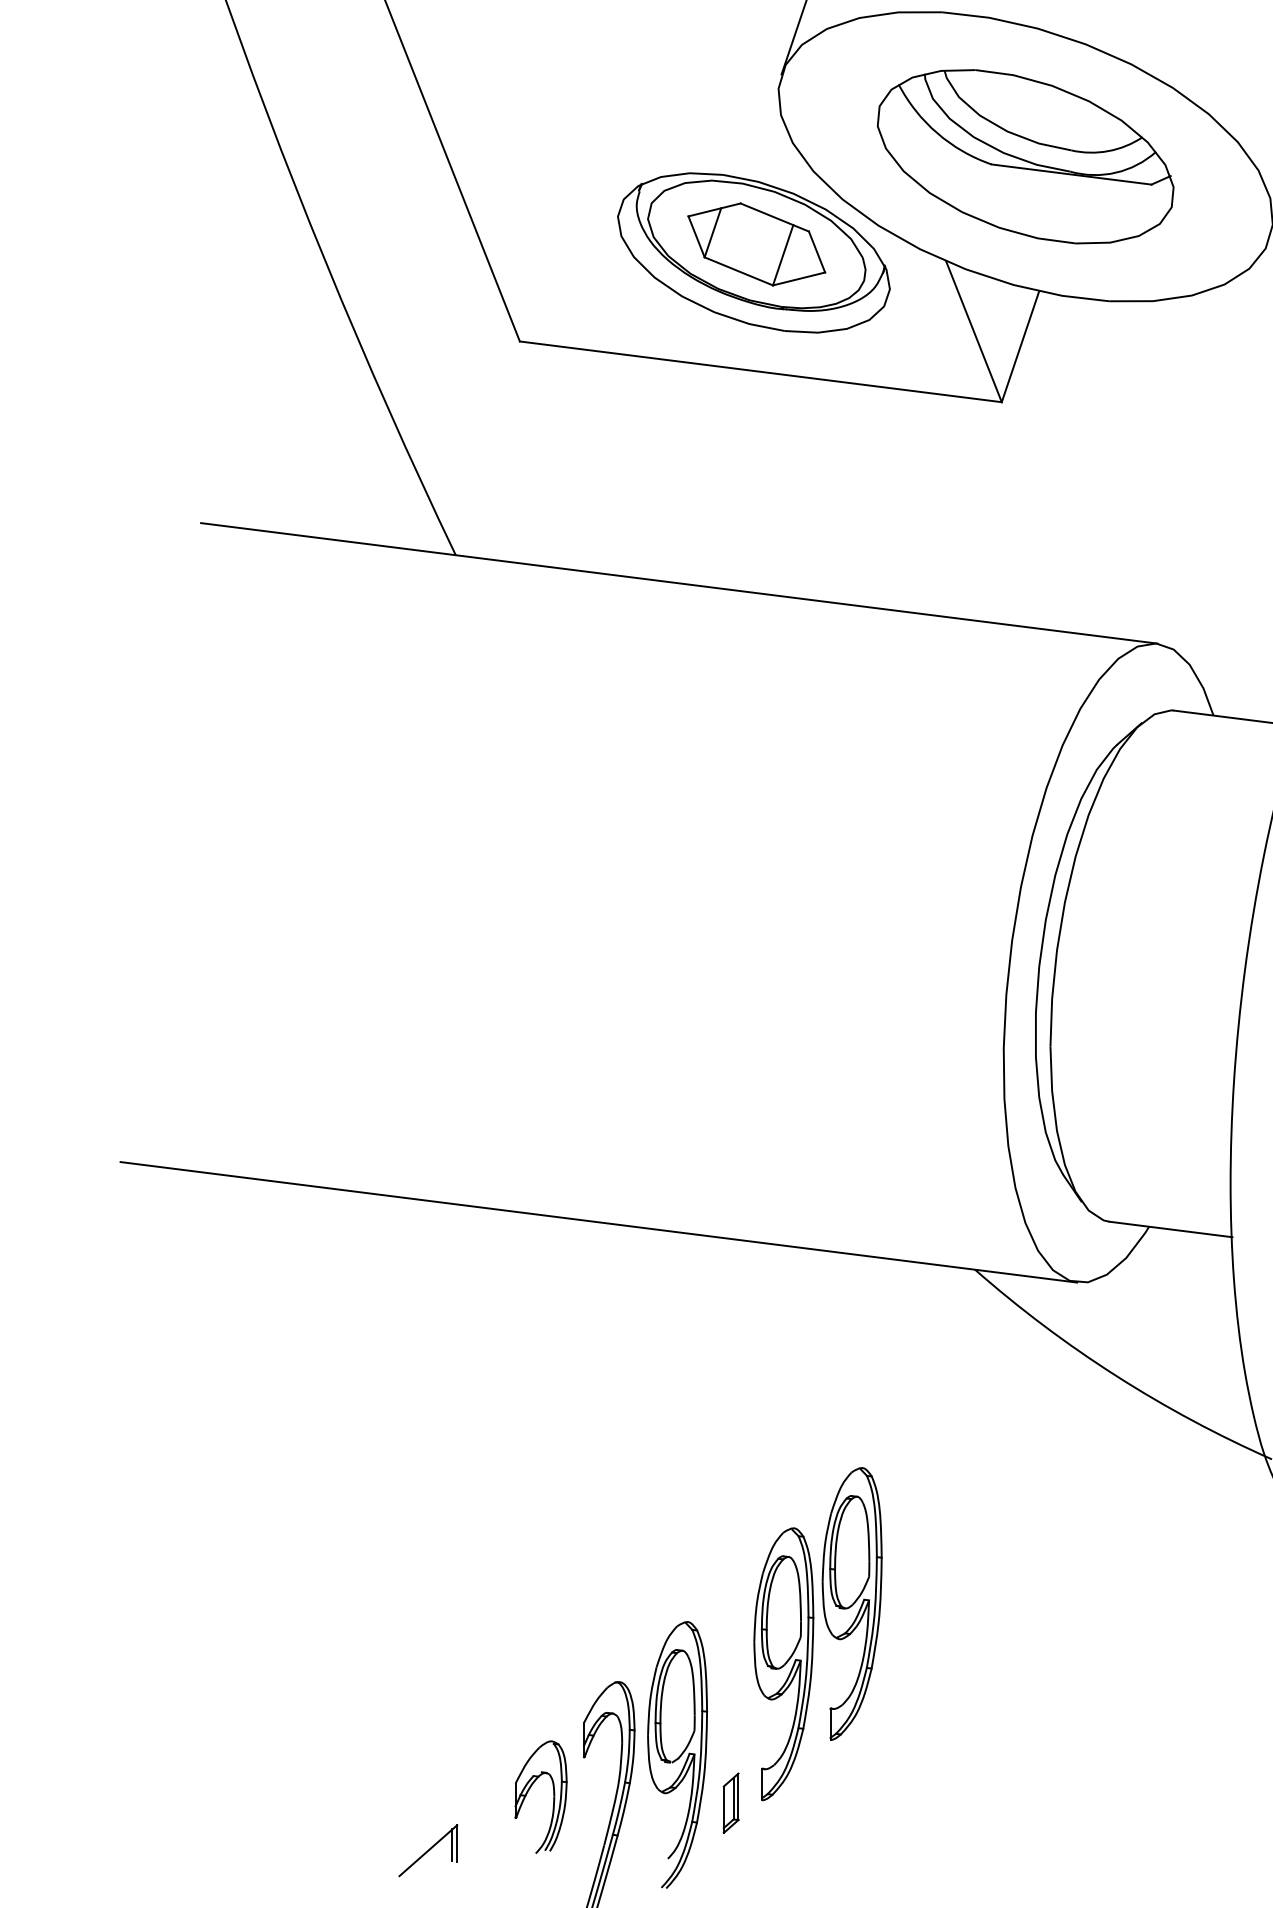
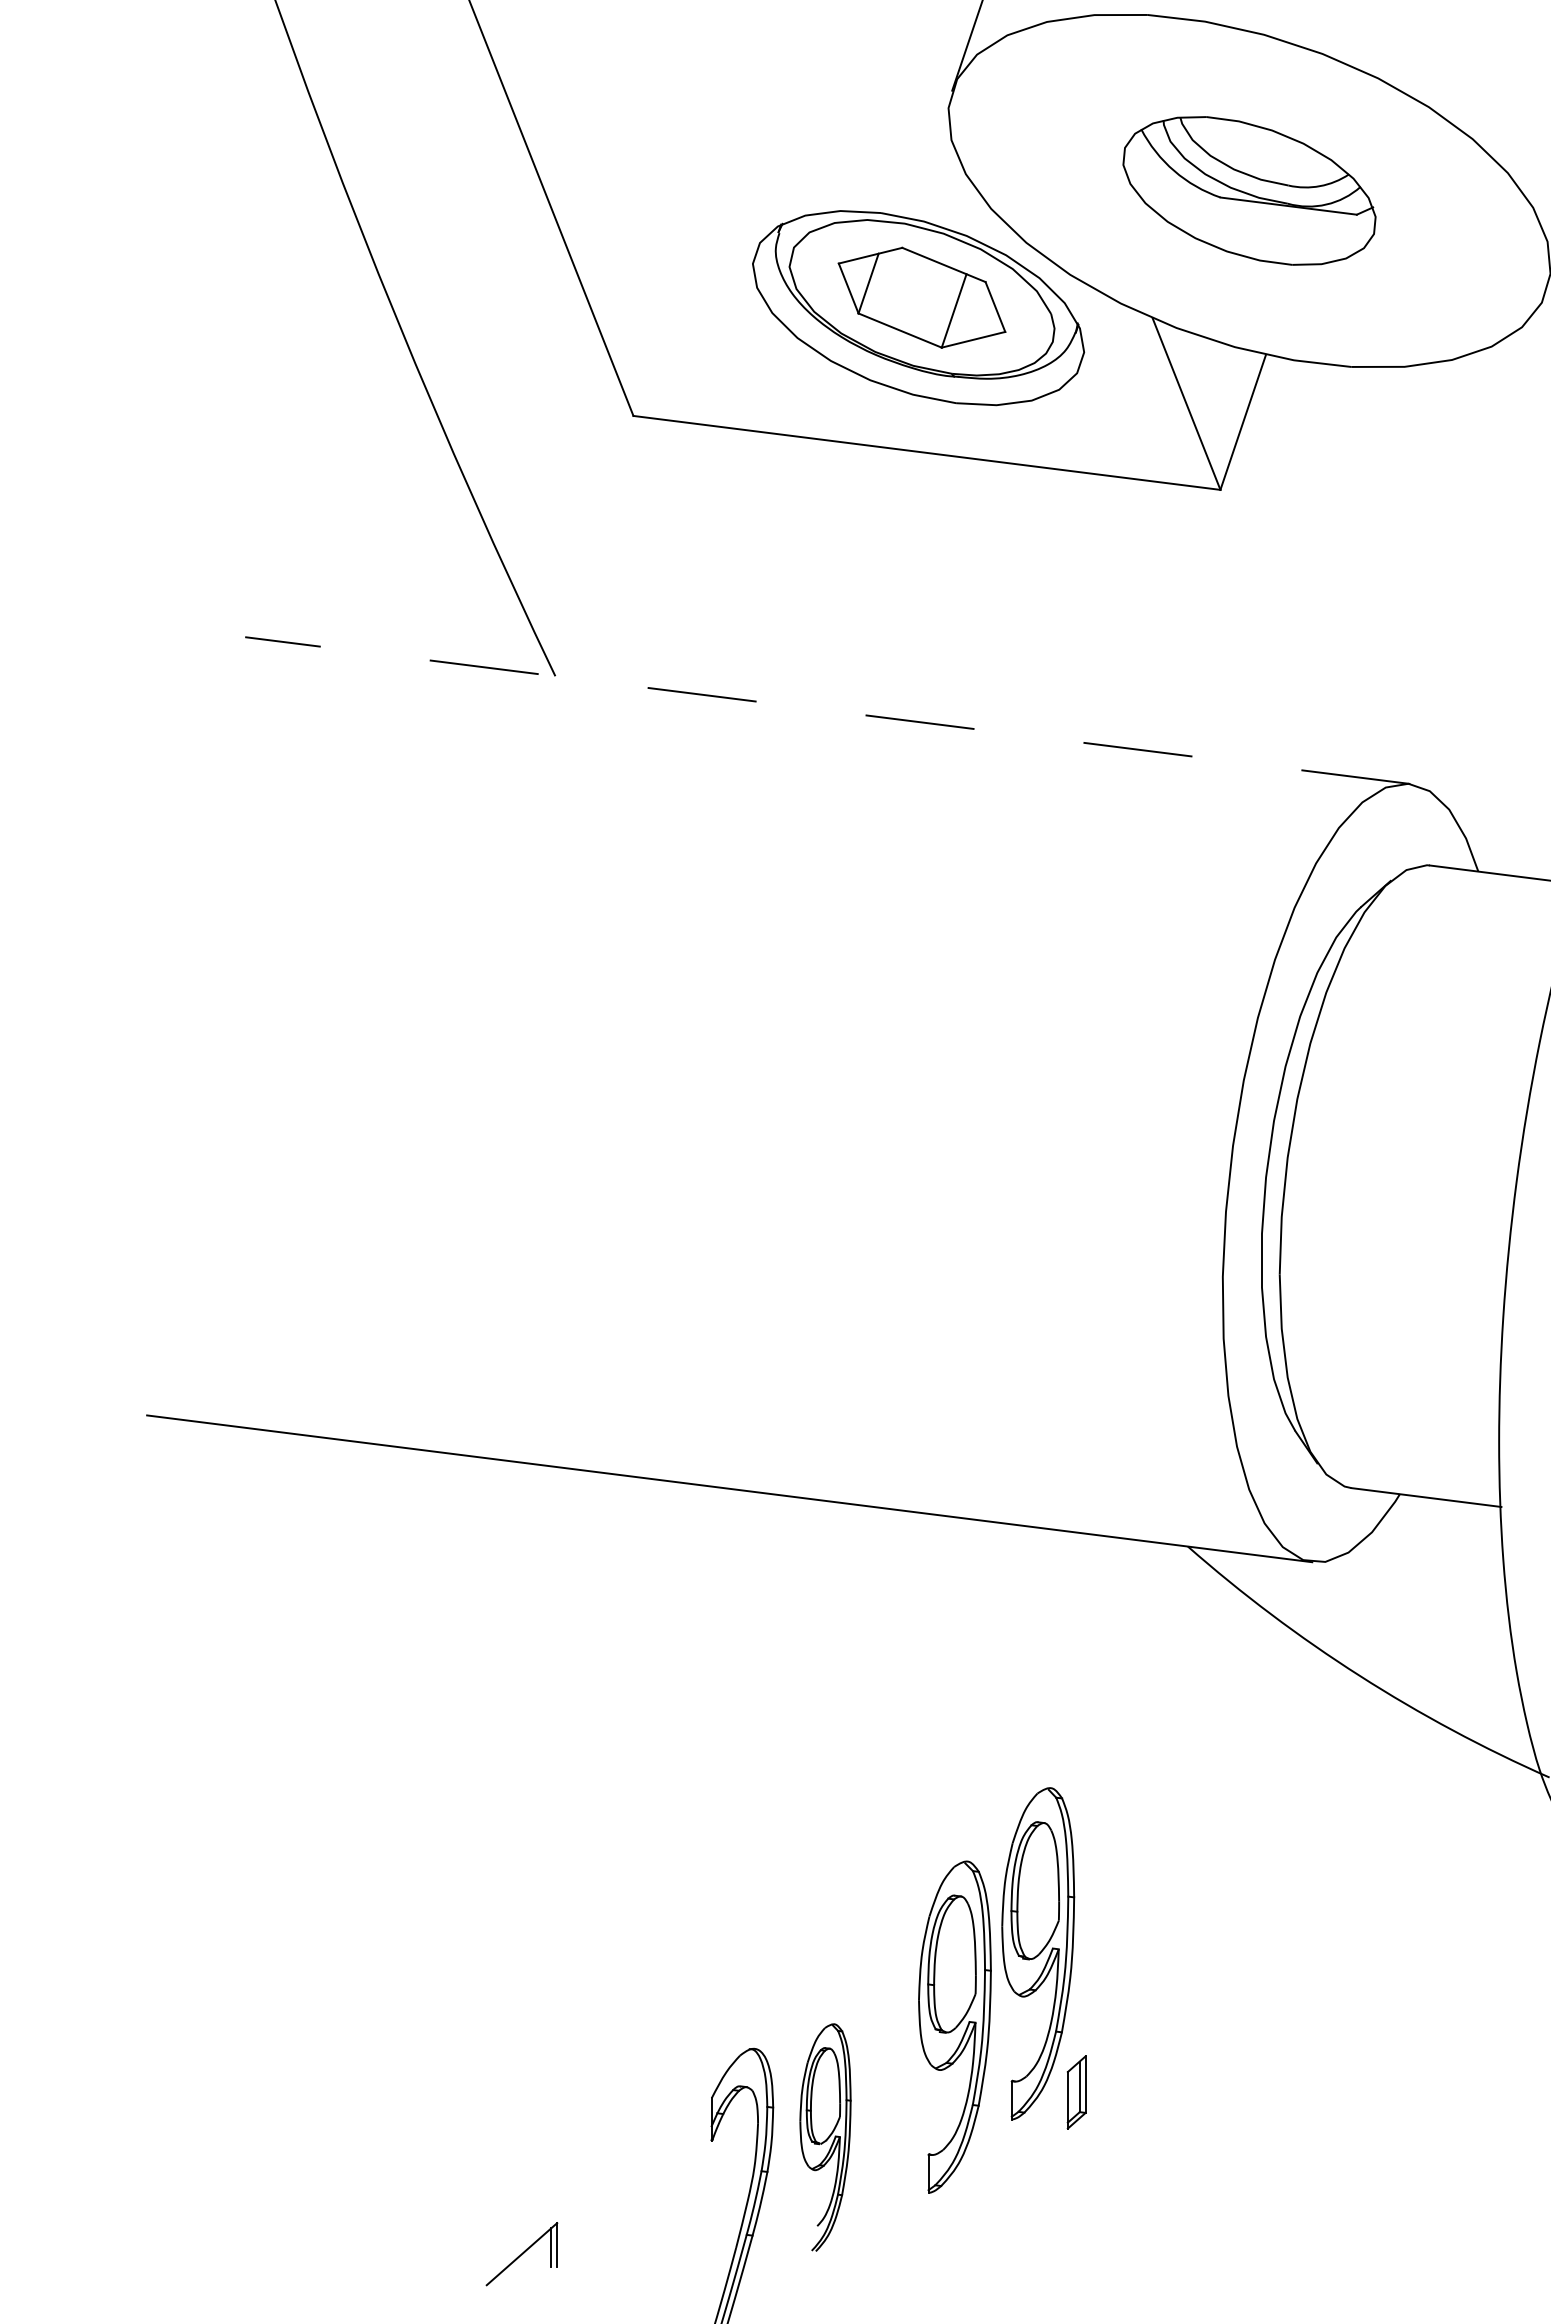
part: (1025, 156) -> (1249, 190), size x0.7
line: (679, 583) -> (827, 710), solid -> dashed
part: (677, 1754) -> (825, 2137), size x0.7
part: (553, 1797) -> (674, 2189), removed
part: (730, 1803) -> (1076, 2092), moved

